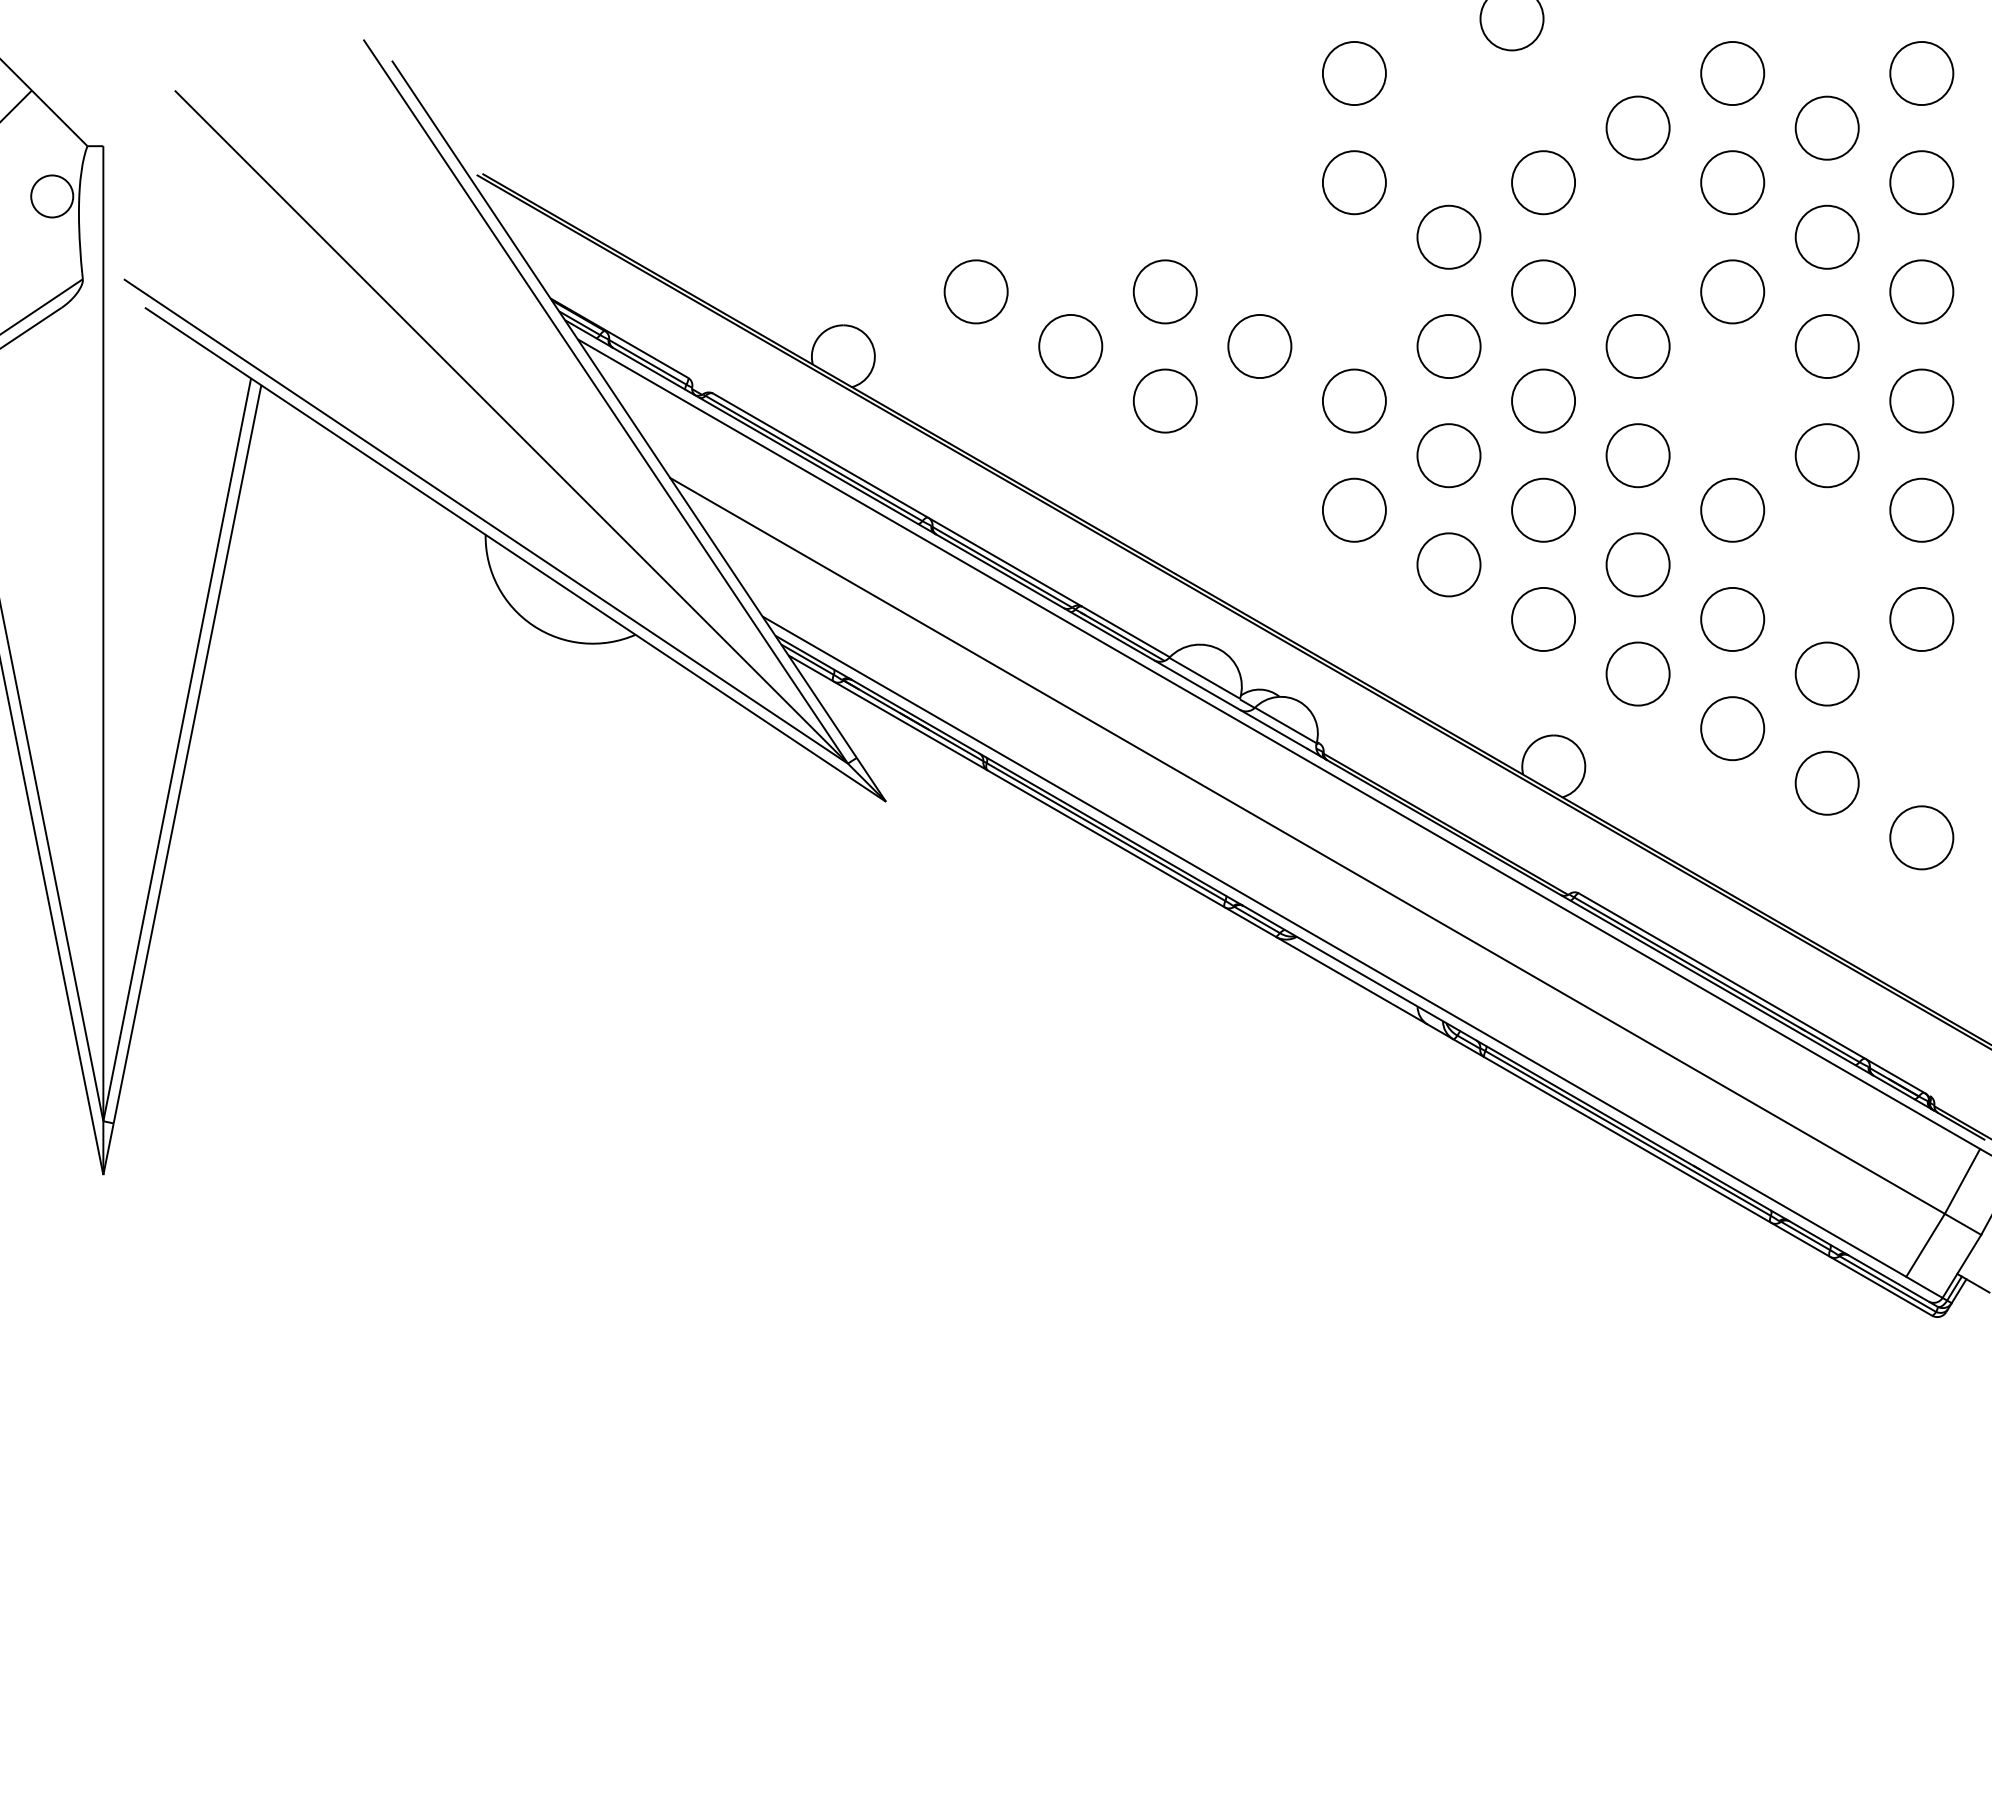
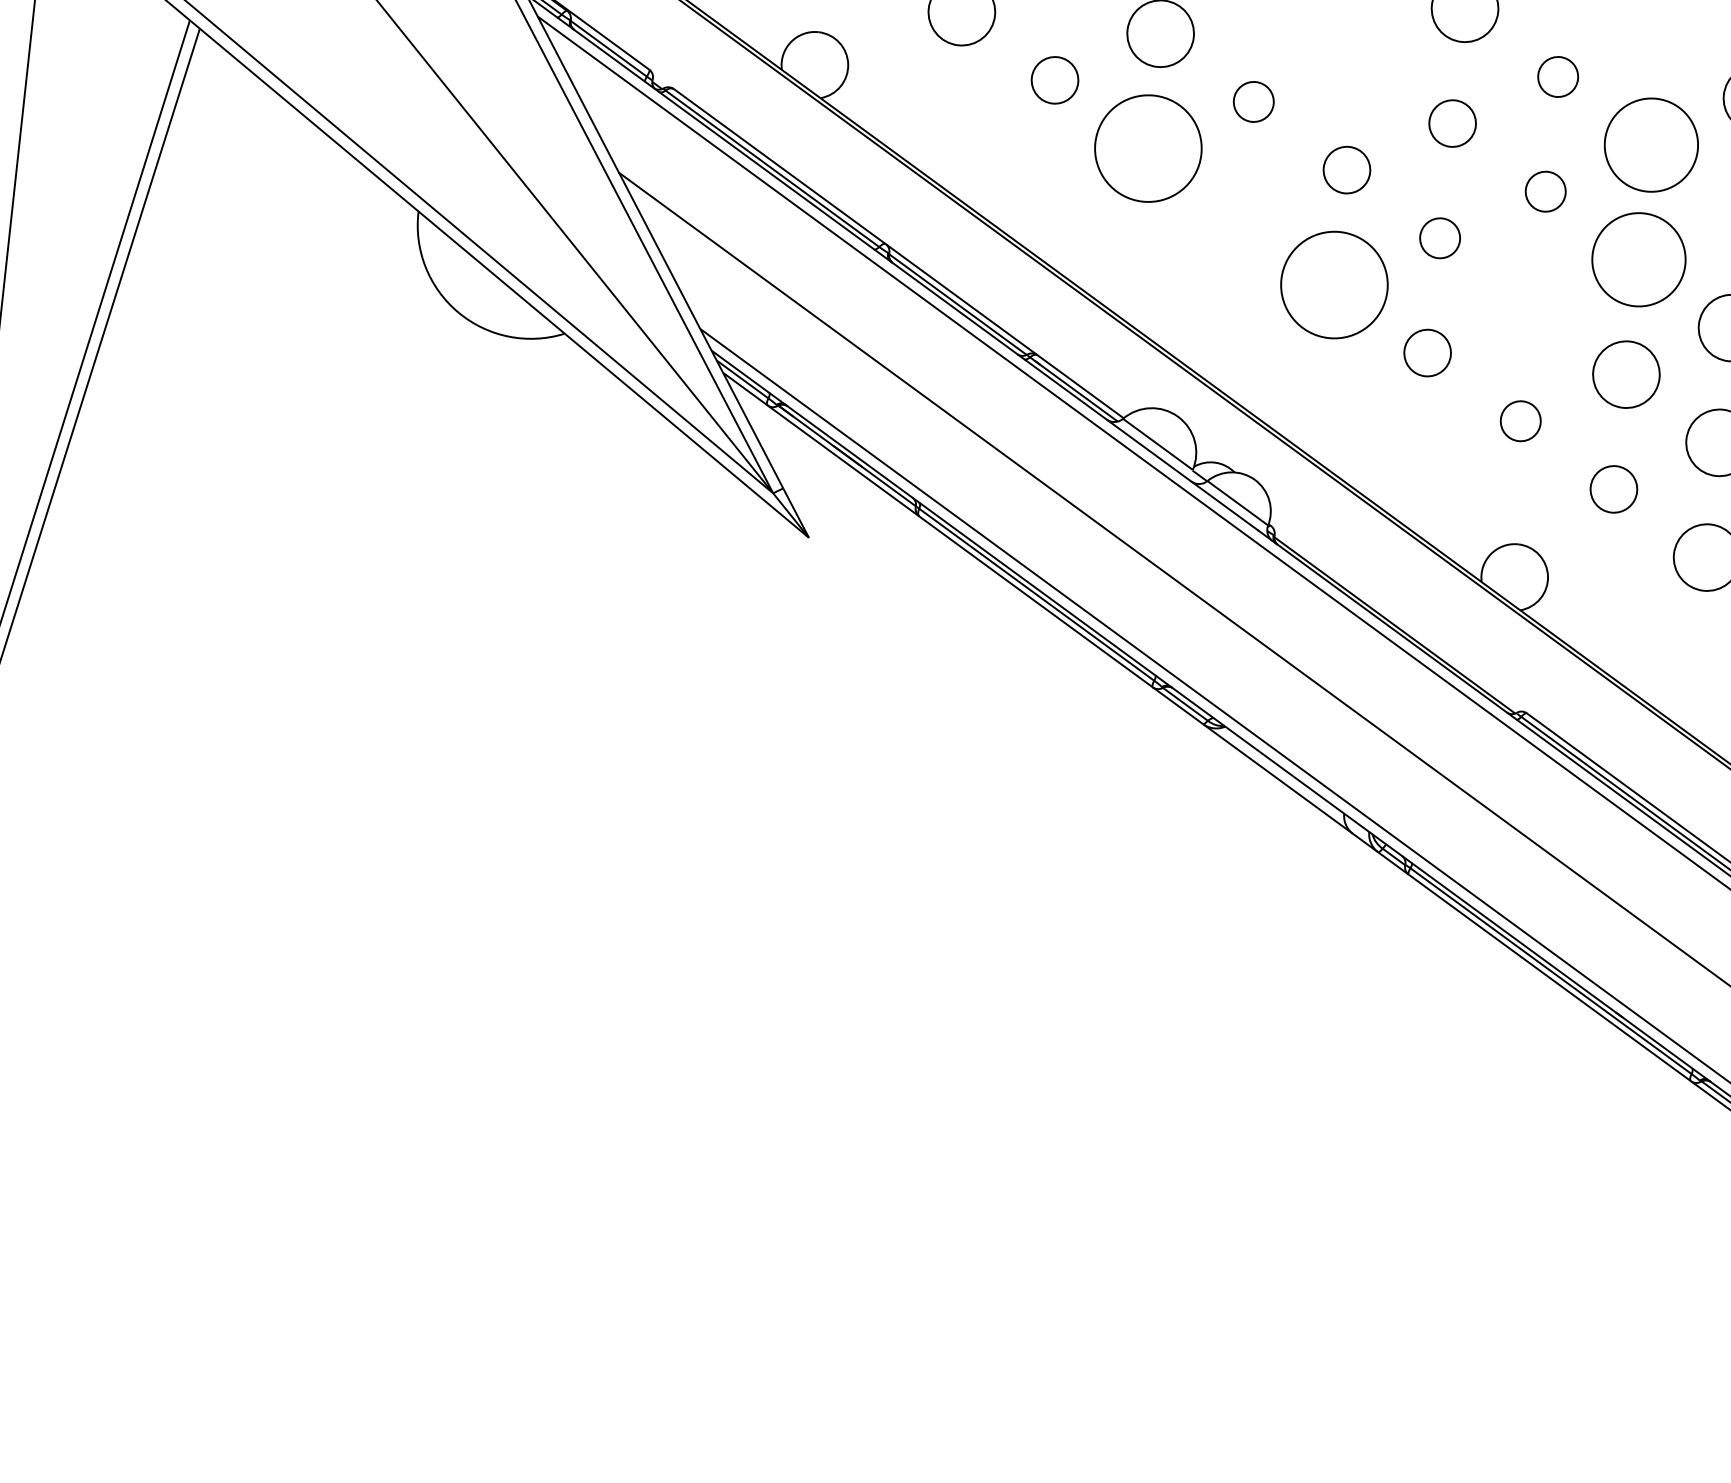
circle: (1543, 291) -> (1558, 76), size x0.6
circle: (1070, 346) -> (1054, 80), size x0.7
circle: (1259, 346) -> (1253, 101), size x0.6
circle: (1448, 346) -> (1452, 123), size x0.7
circle: (1637, 346) -> (1650, 145), size x1.4
circle: (1164, 400) -> (1147, 147), size x1.6
circle: (1353, 400) -> (1346, 169), size x0.7
circle: (1543, 400) -> (1545, 191), size x0.6
circle: (1448, 455) -> (1439, 238), size x0.6
circle: (1637, 455) -> (1638, 259), size x1.4
circle: (1354, 509) -> (1334, 284), size x1.6
circle: (1543, 509) -> (1533, 305), removed
circle: (1448, 564) -> (1427, 352), size x0.7
circle: (1543, 619) -> (1520, 421), size x0.6
circle: (1637, 673) -> (1613, 488), size x0.7

